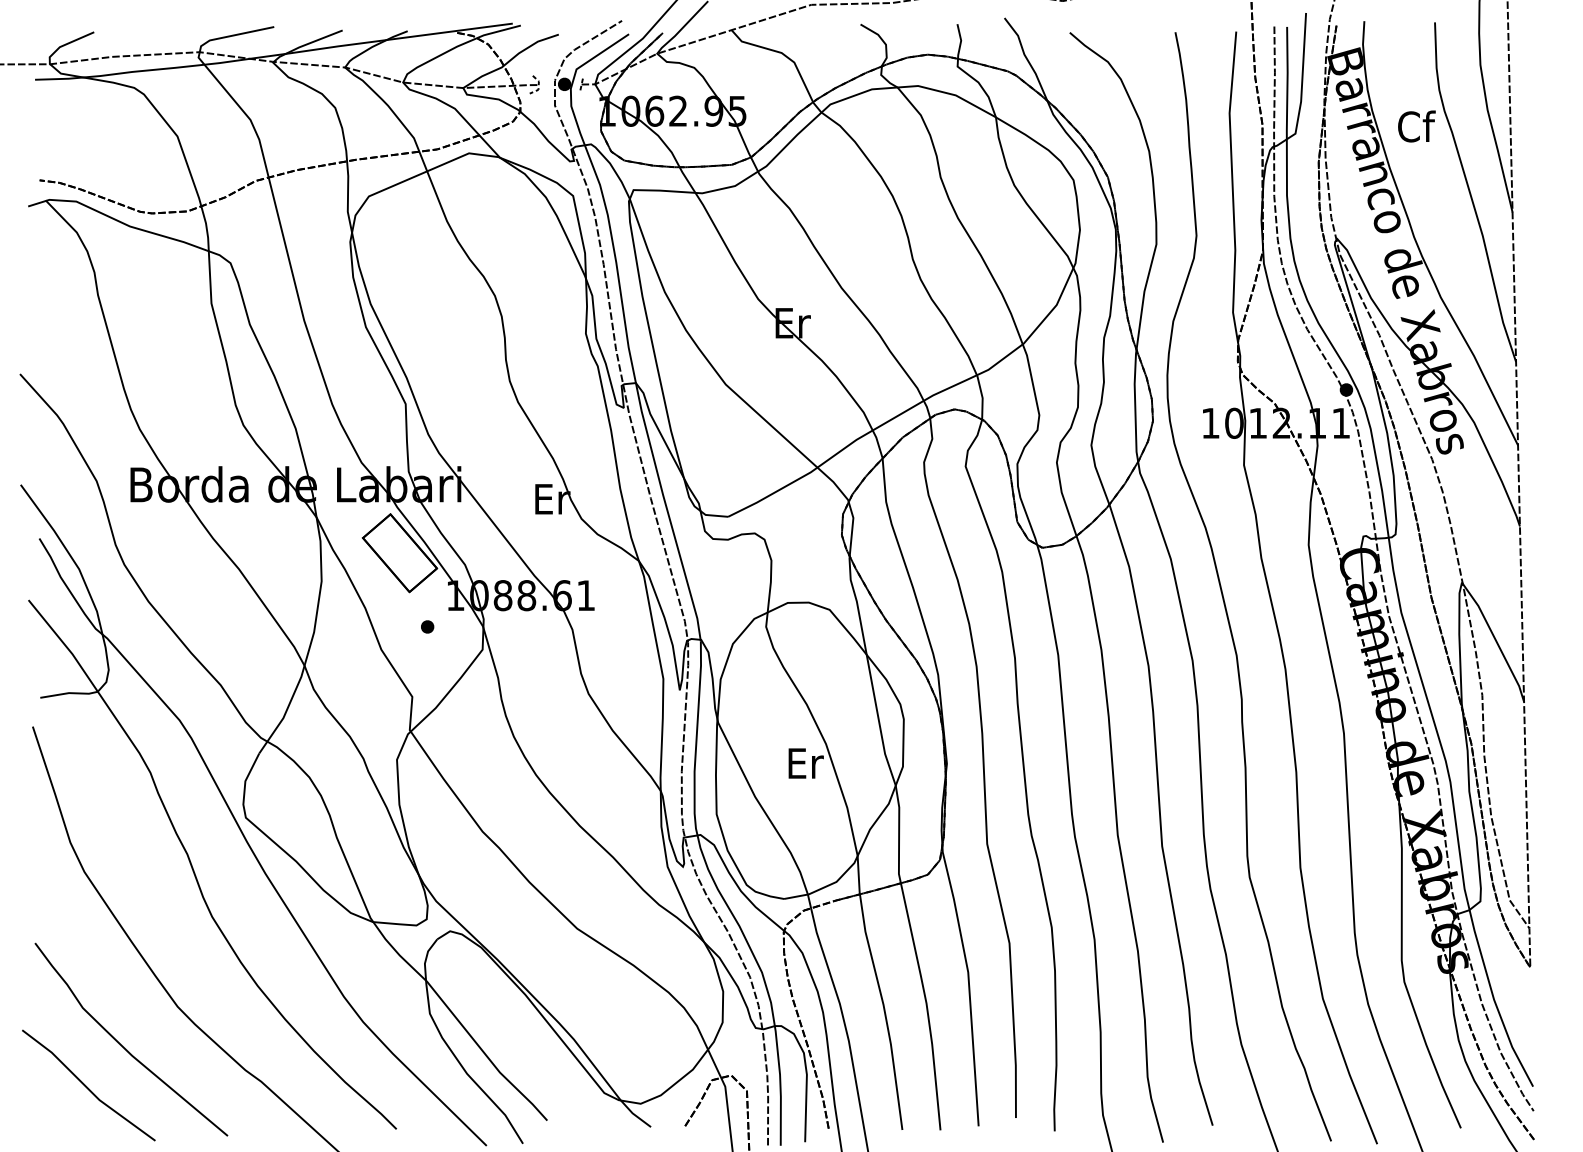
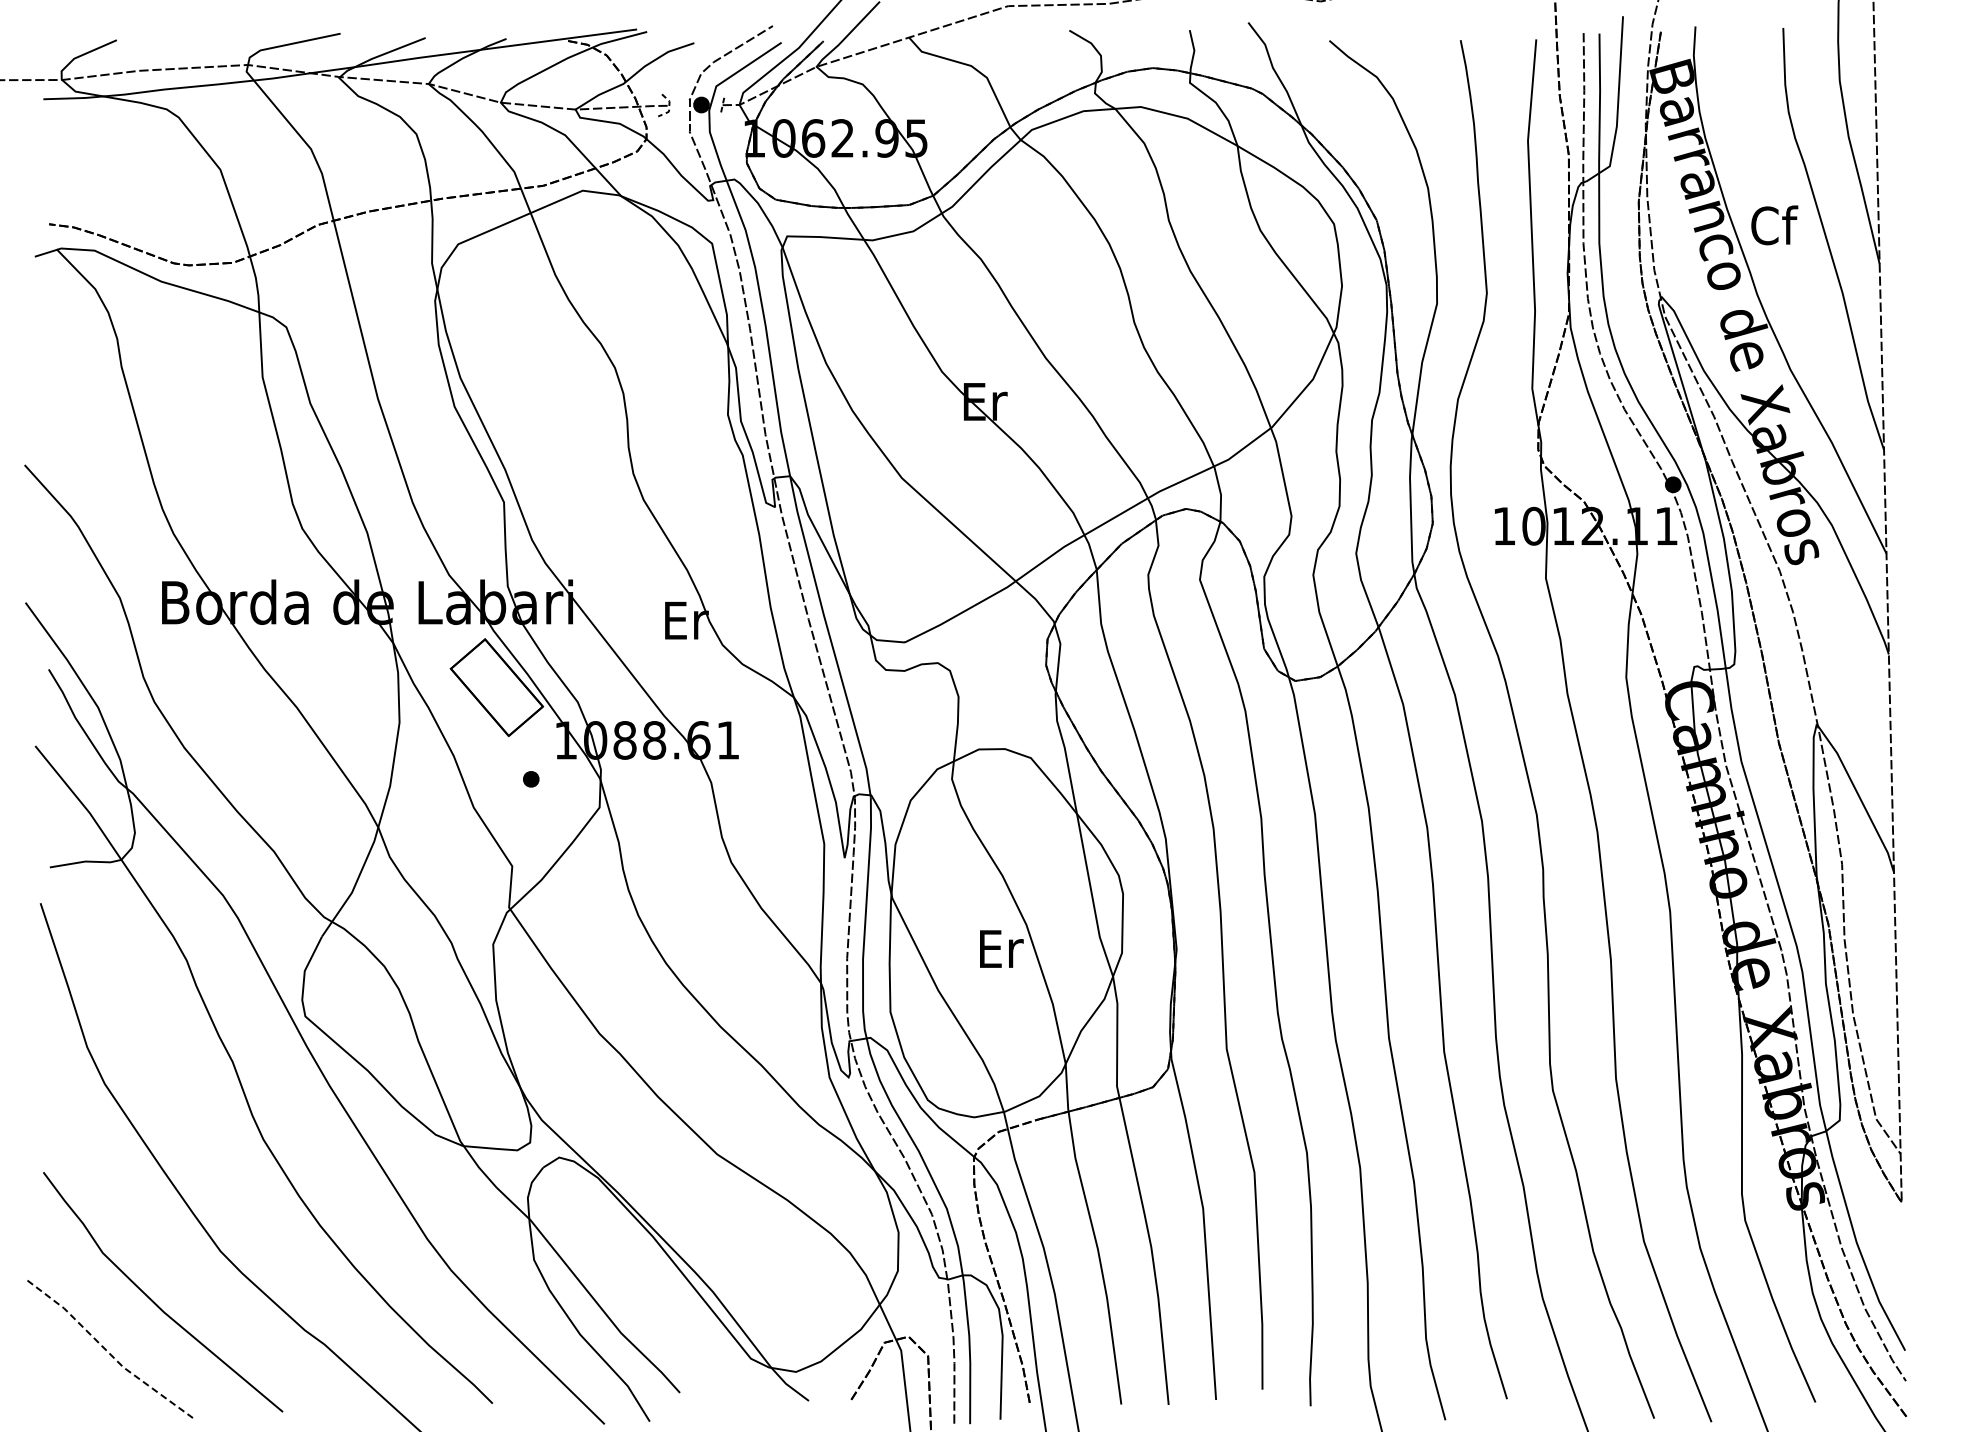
text: (1416, 126) -> (1774, 225), moved
line: (86, 1087) -> (107, 1351), solid -> dashed

